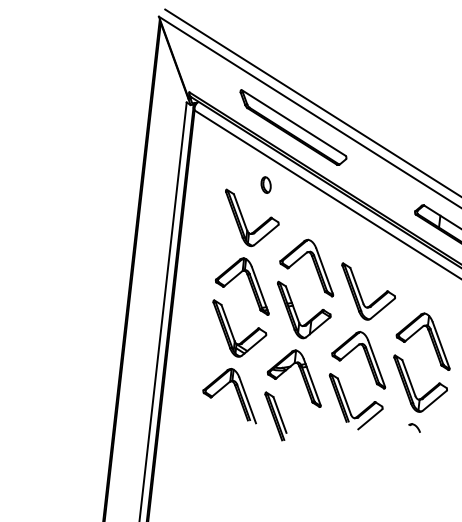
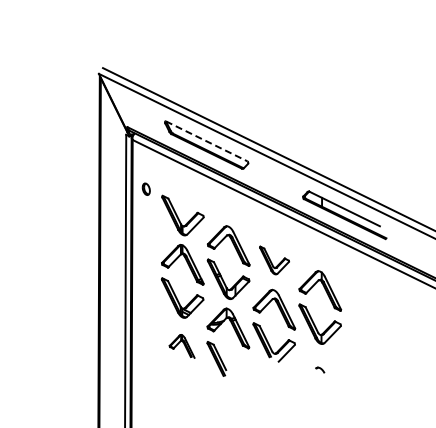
line: (294, 123) -> (207, 141), solid -> dashed
part: (265, 183) -> (145, 188), moved
part: (367, 292) -> (274, 260), size x0.7
part: (230, 394) -> (181, 346), size x0.6
part: (415, 427) -> (320, 369), moved

